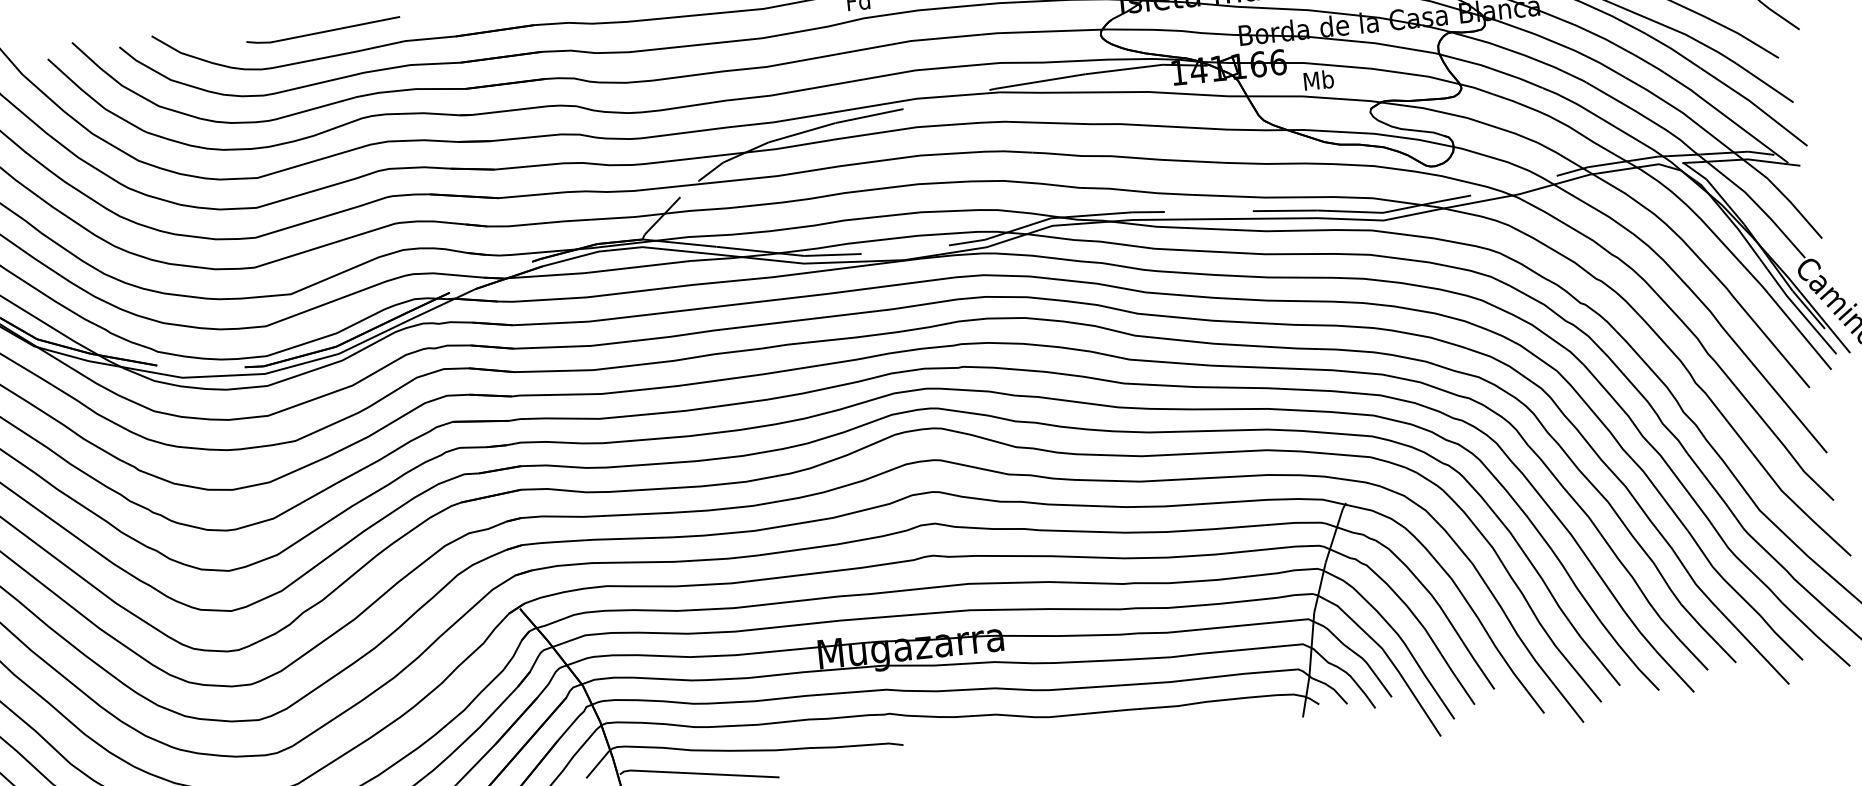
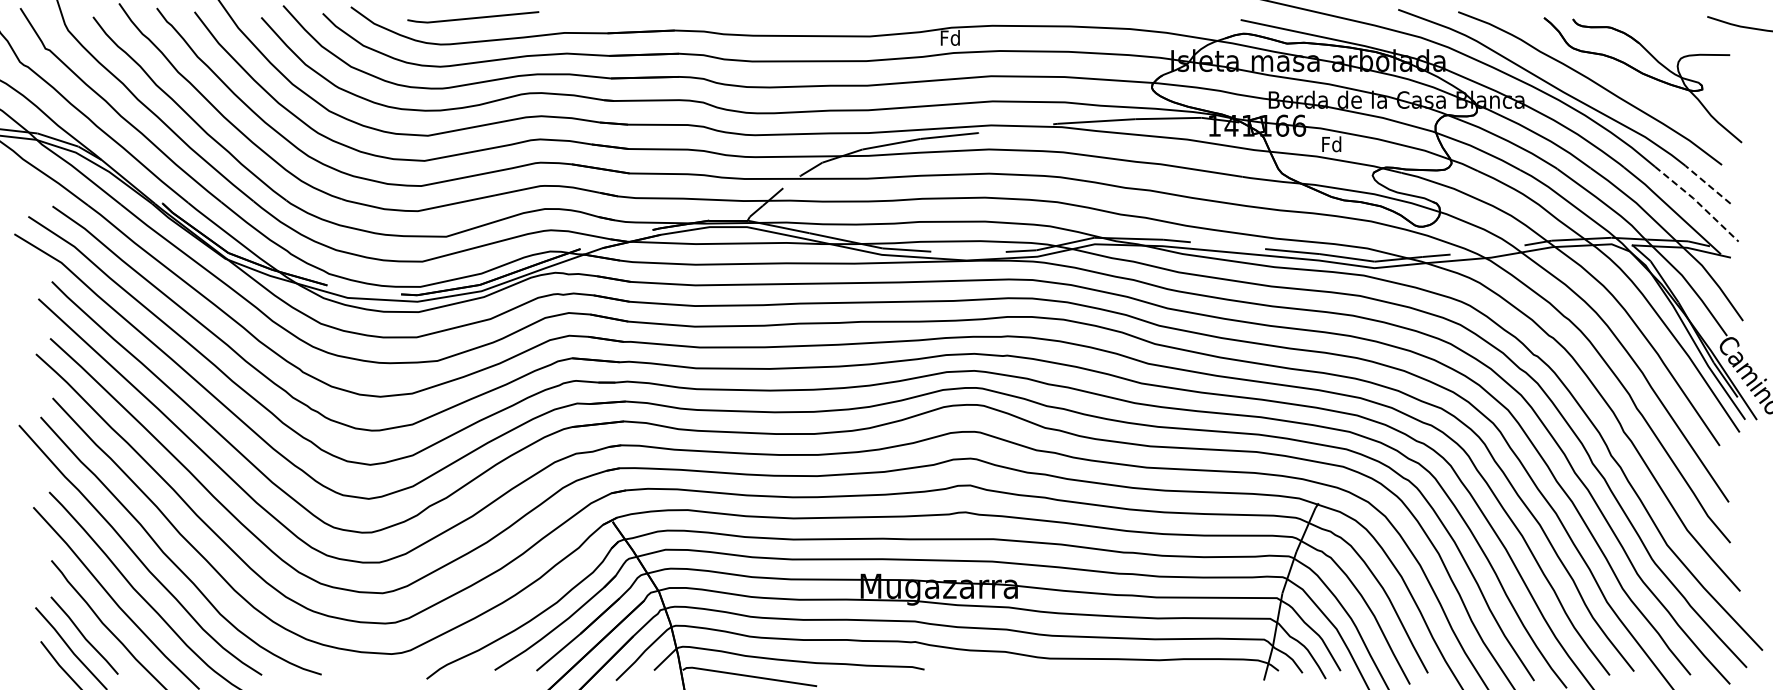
line: (323, 31) -> (473, 17), moved
text: (1318, 80) -> (1331, 144), Mb -> Fd
line: (1764, 82) -> (1707, 184), solid -> dashed
line: (1754, 104) -> (1697, 202), solid -> dashed

